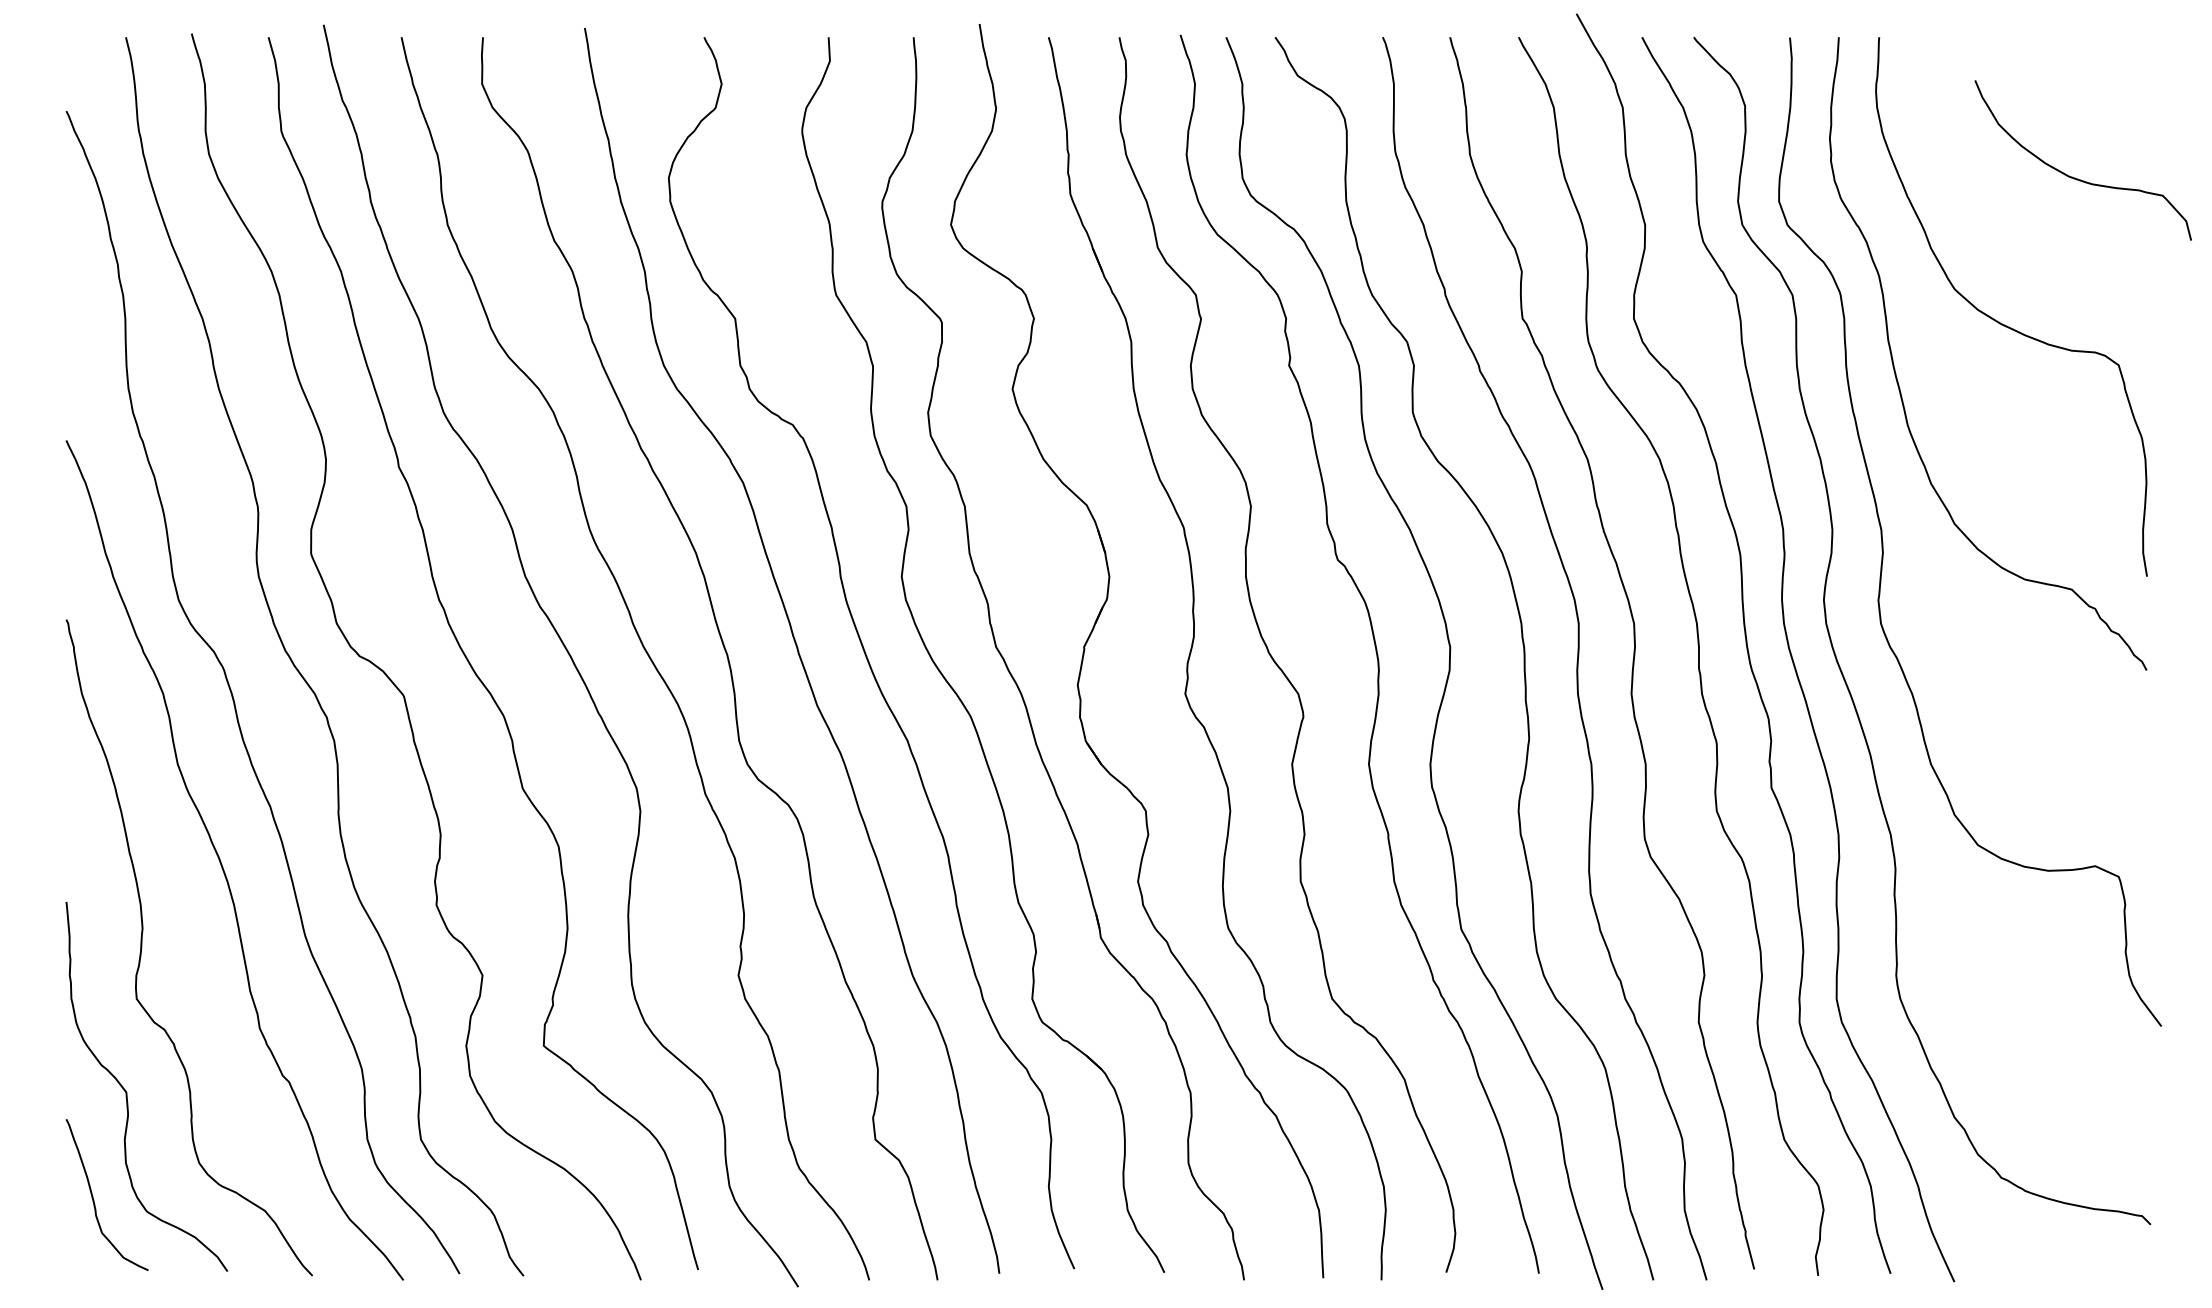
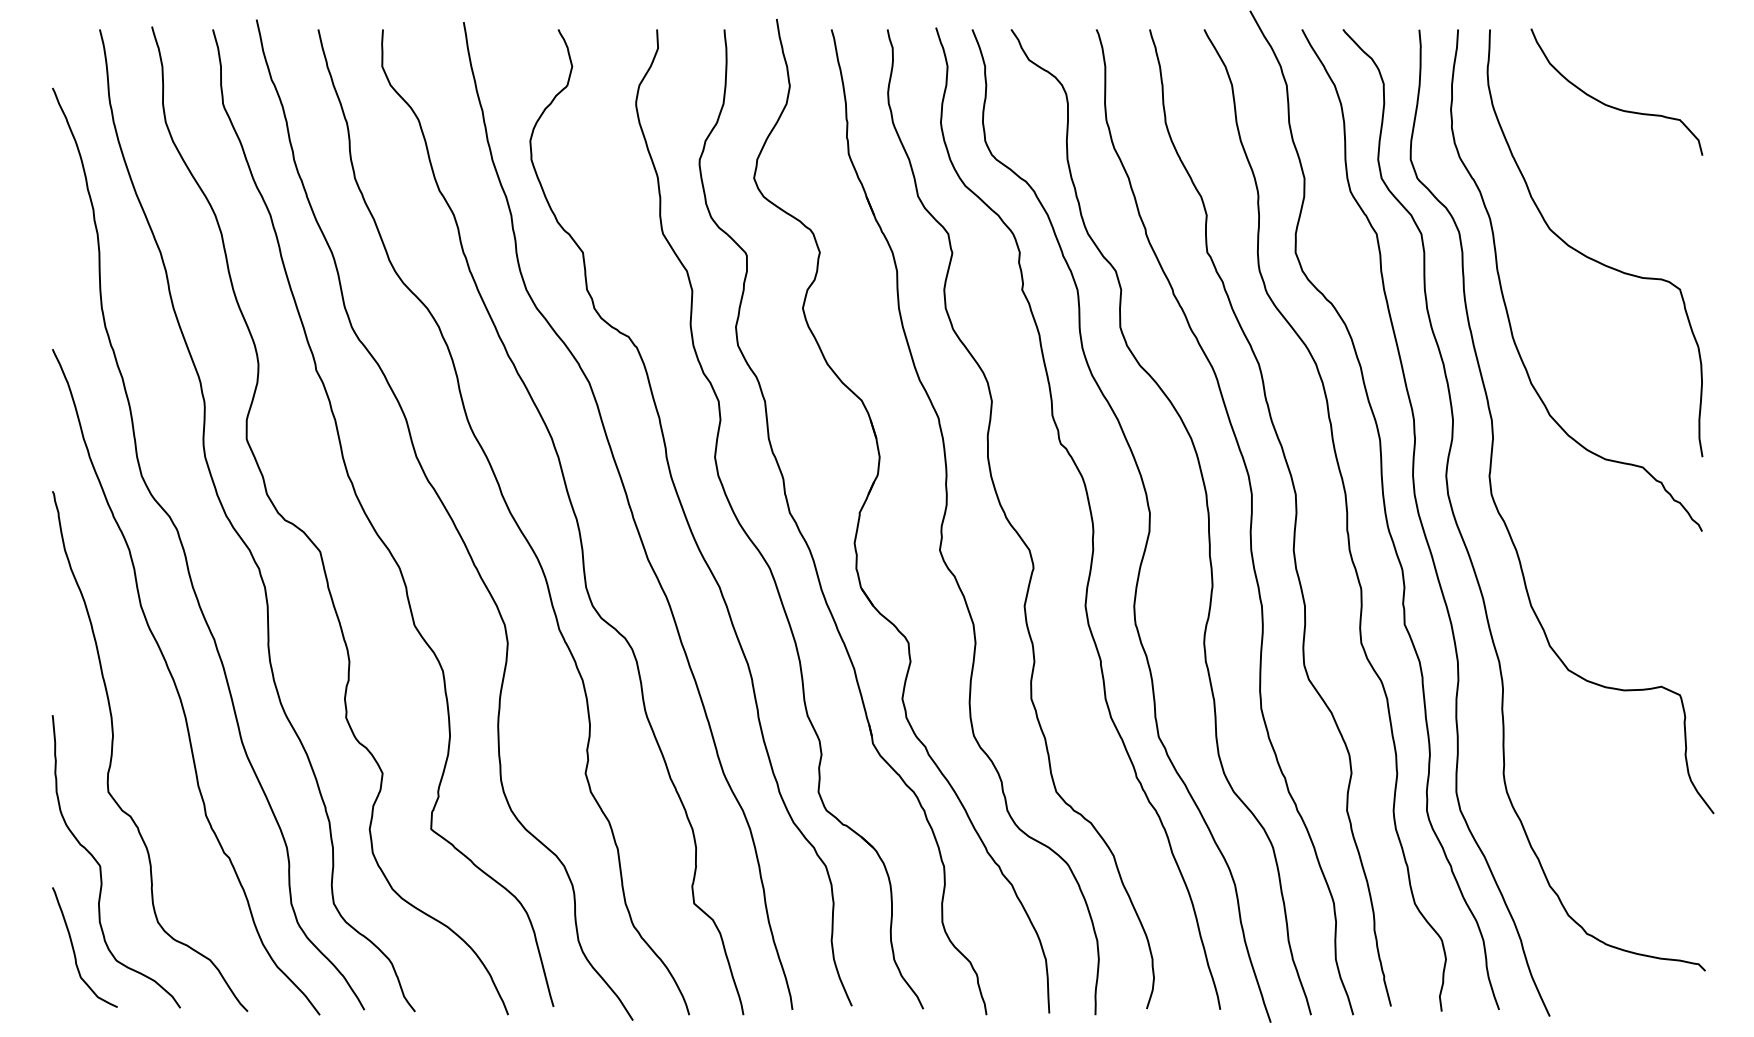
curve: (2075, 177) -> (1610, 105), moved

